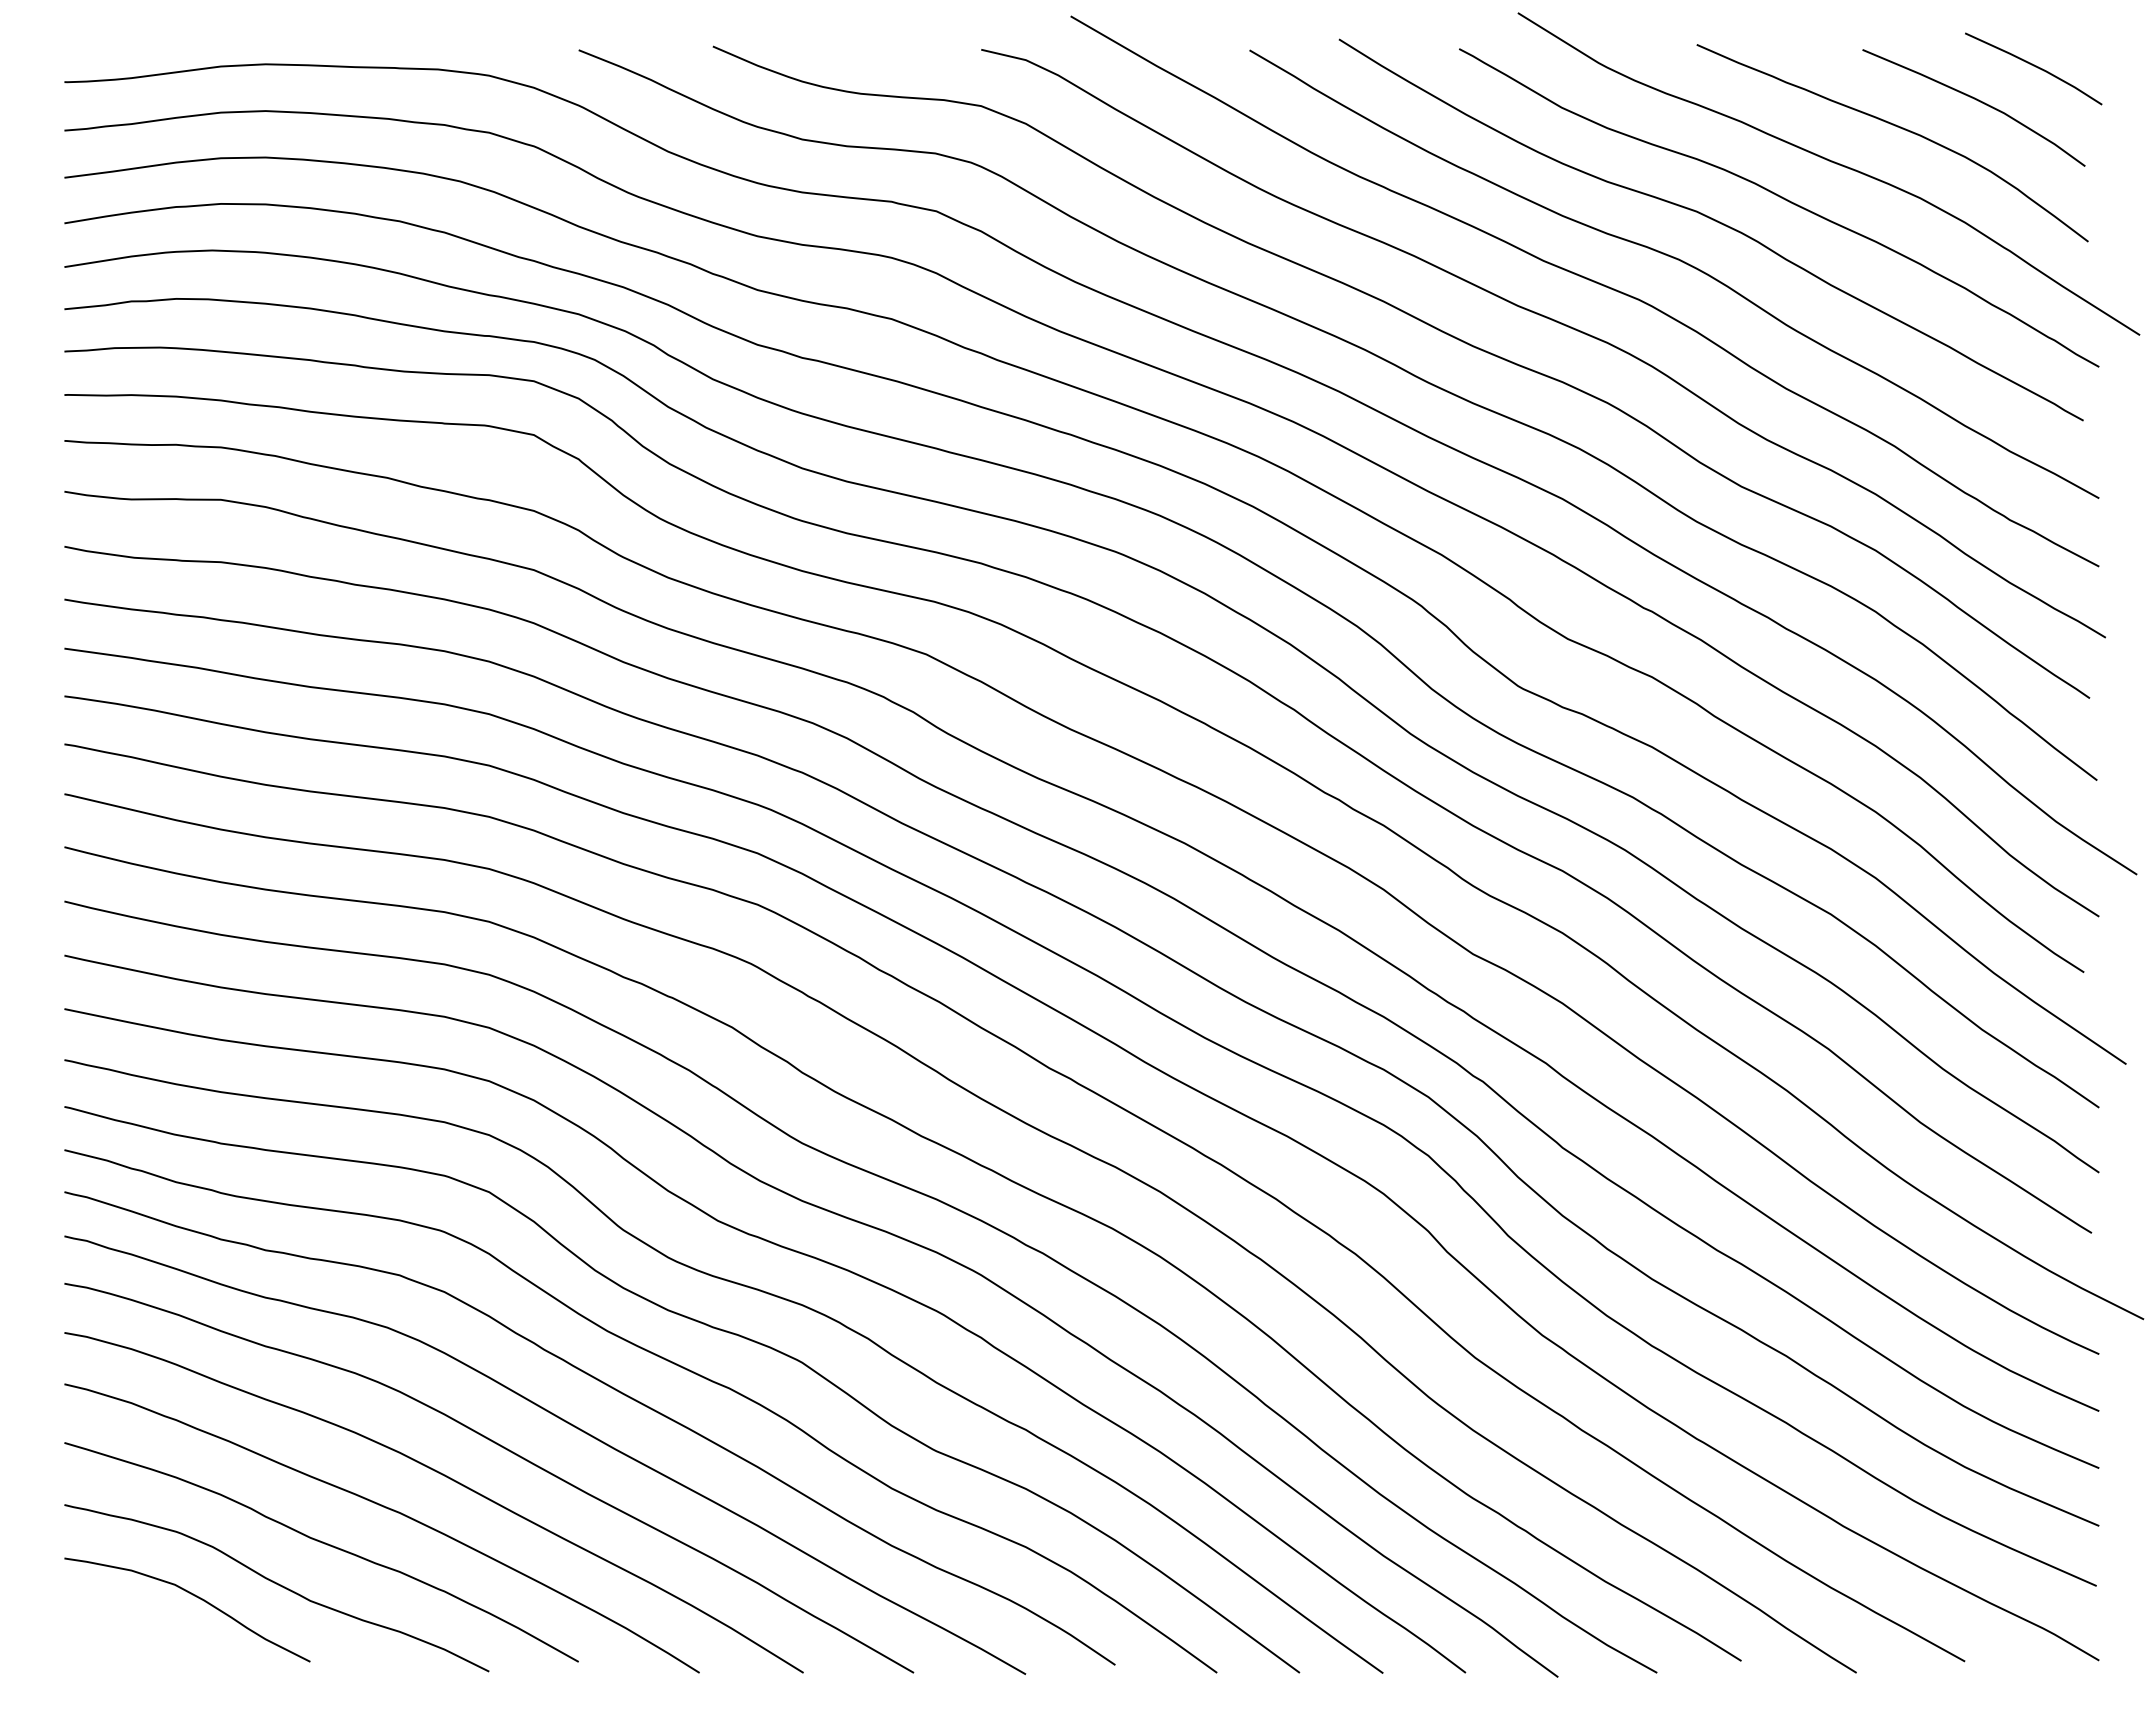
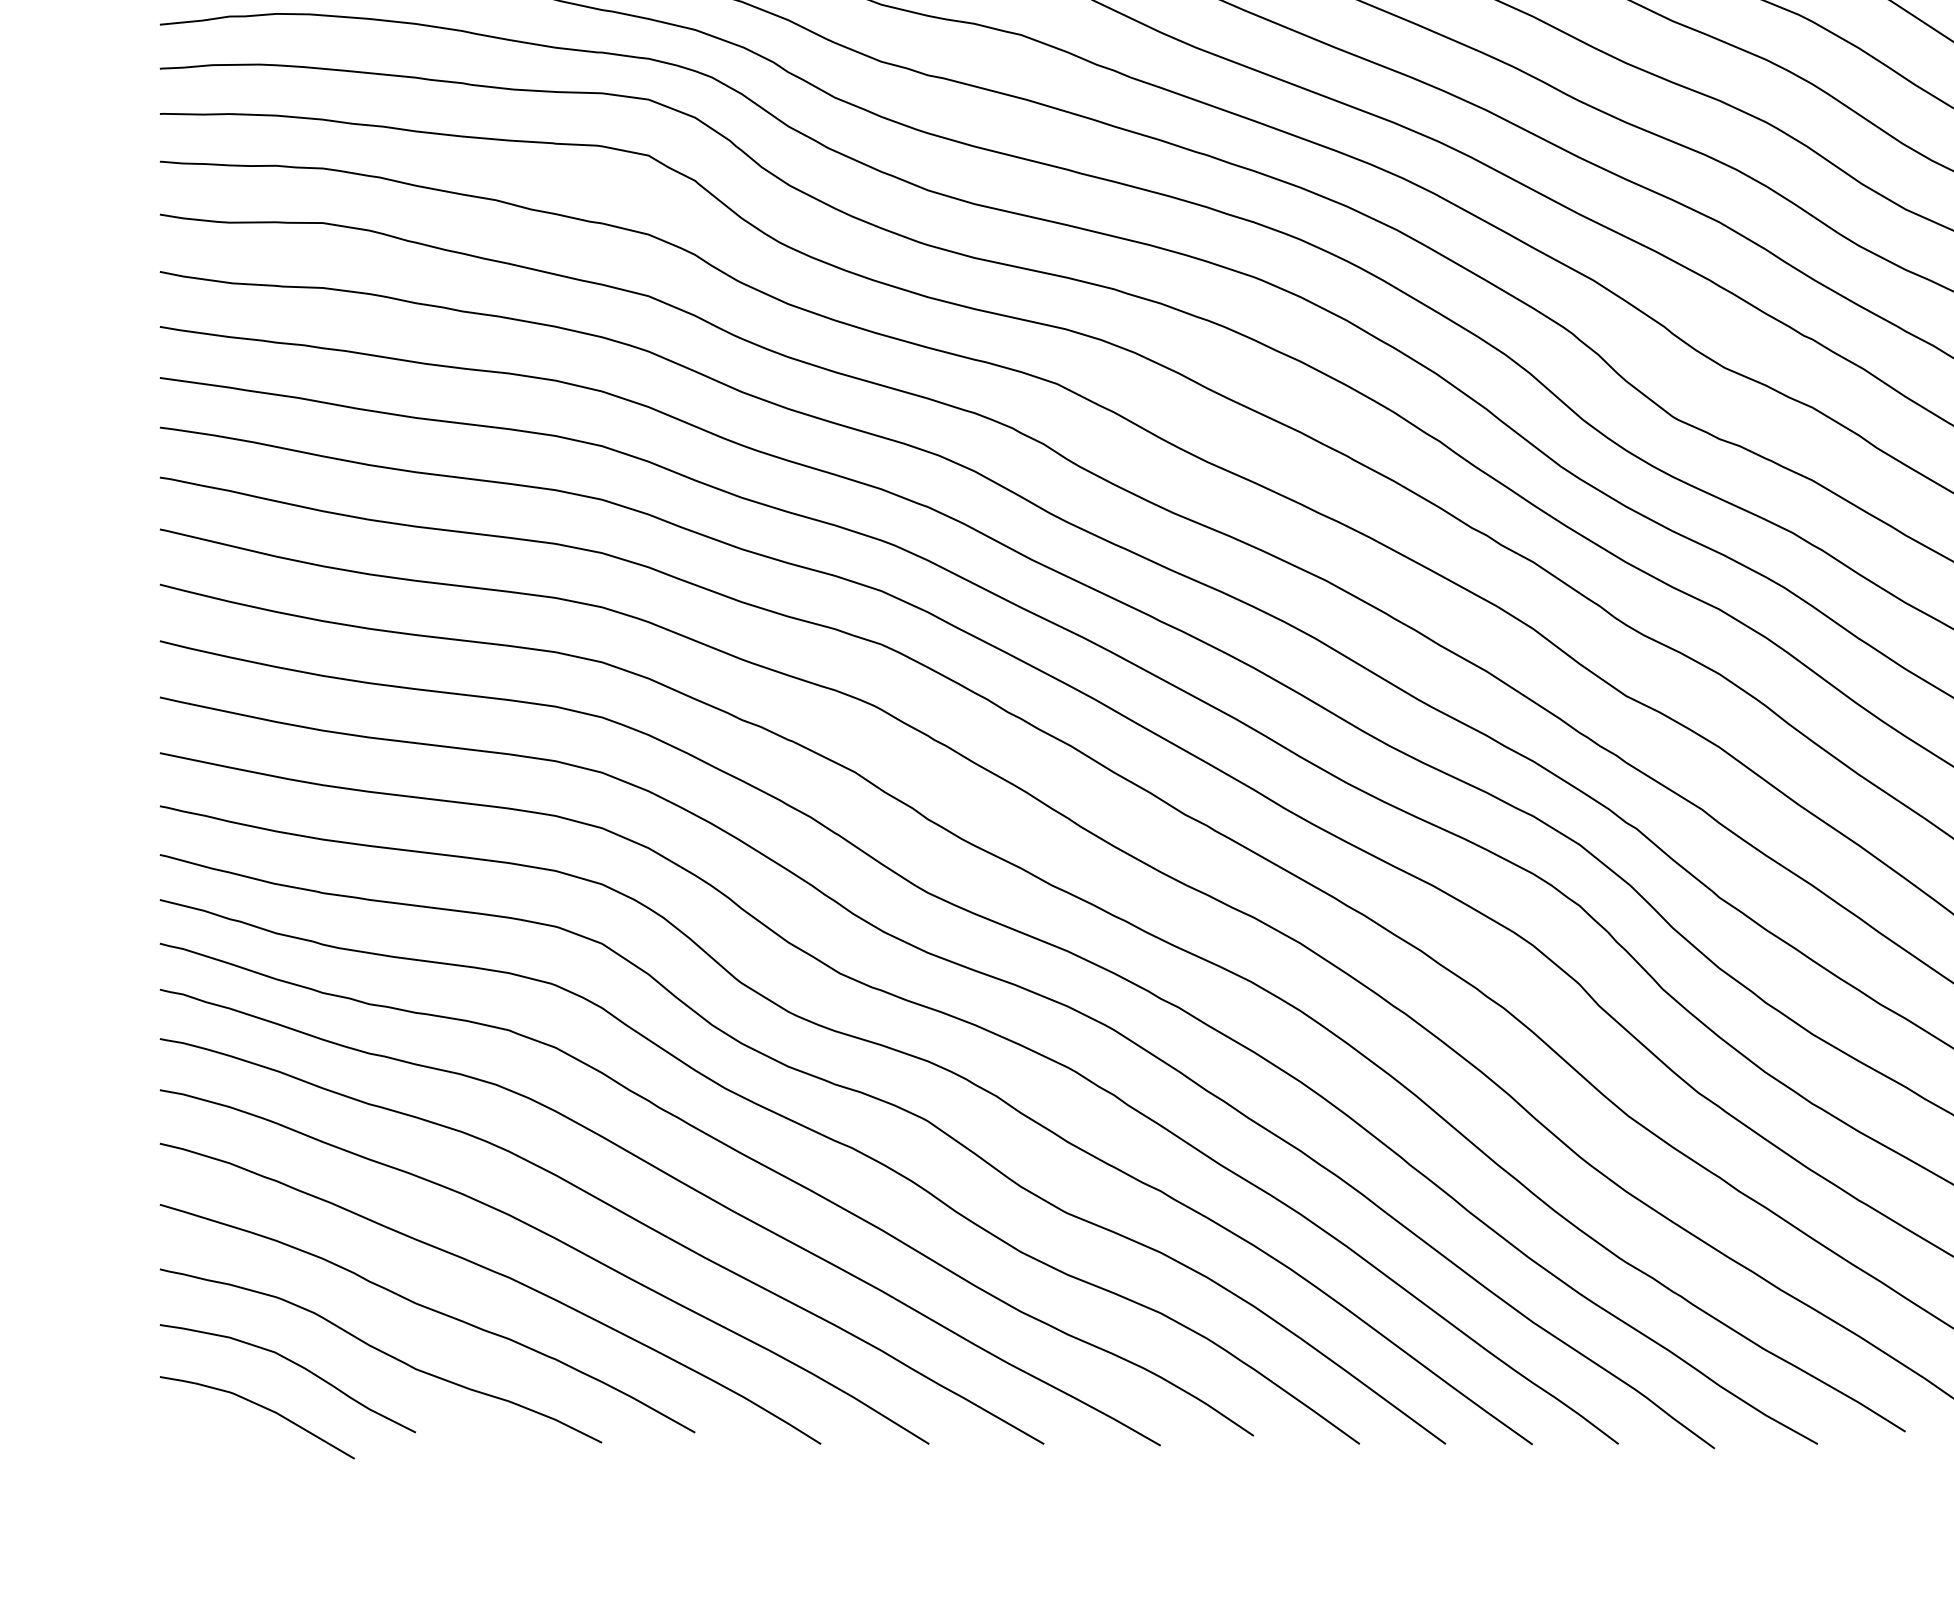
curve: (161, 1637) -> (260, 1407), added

